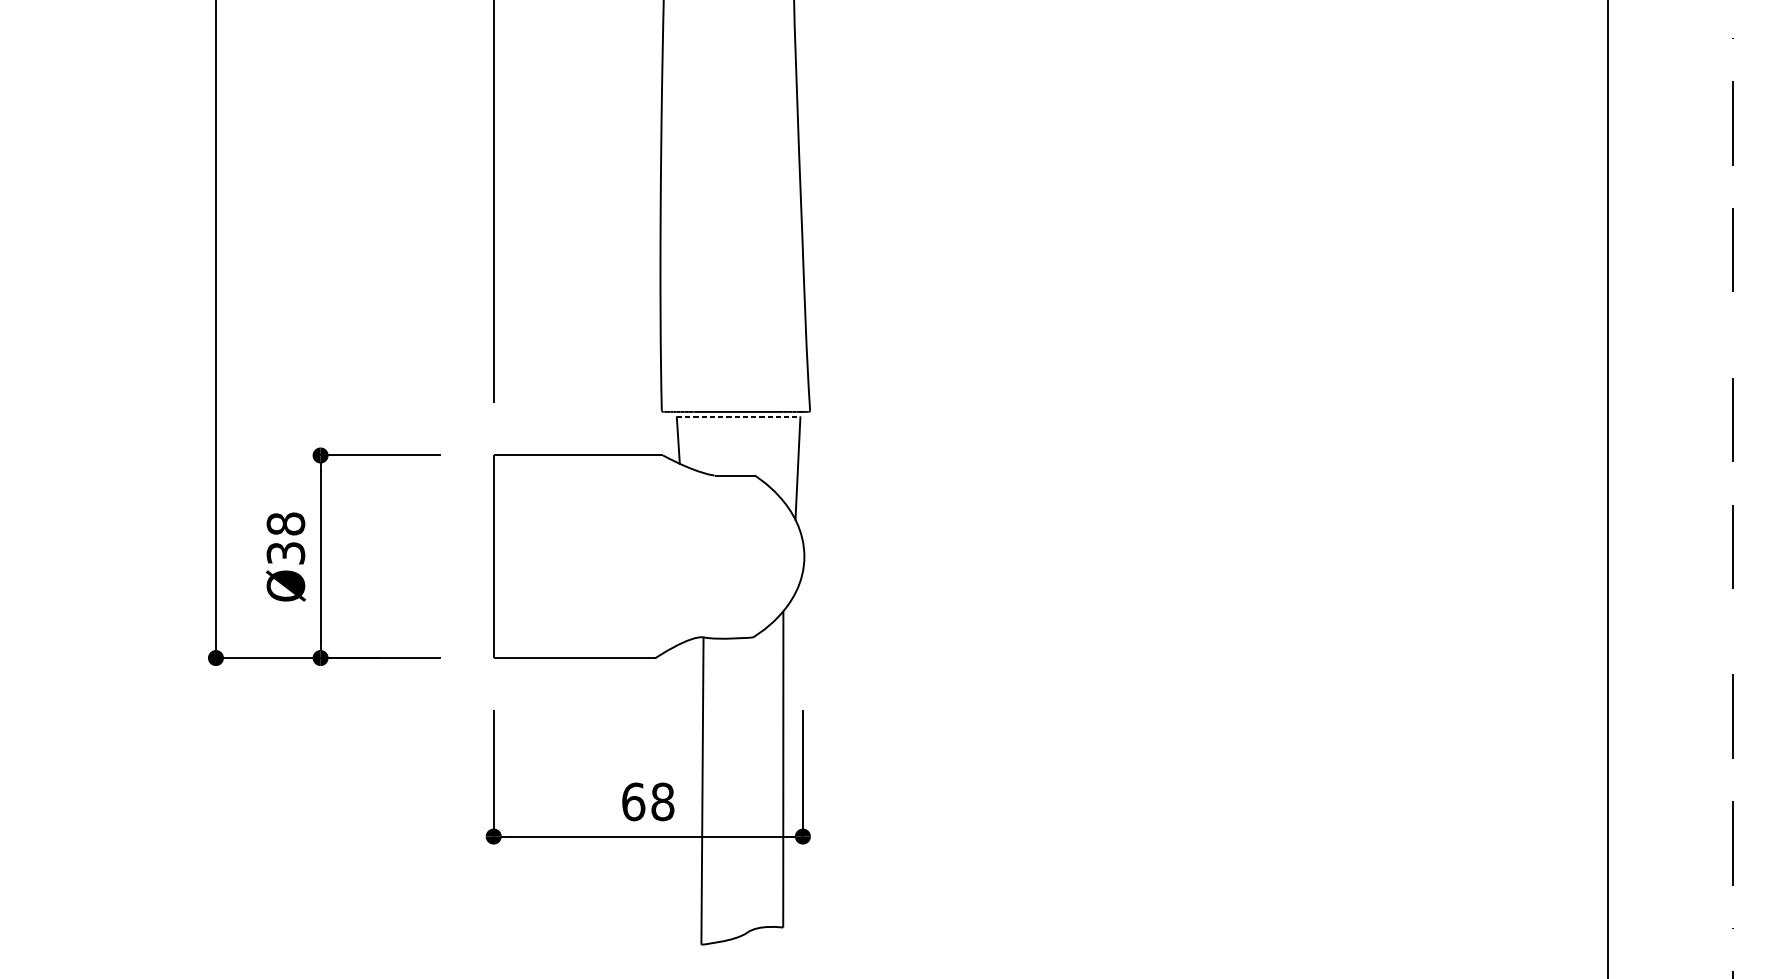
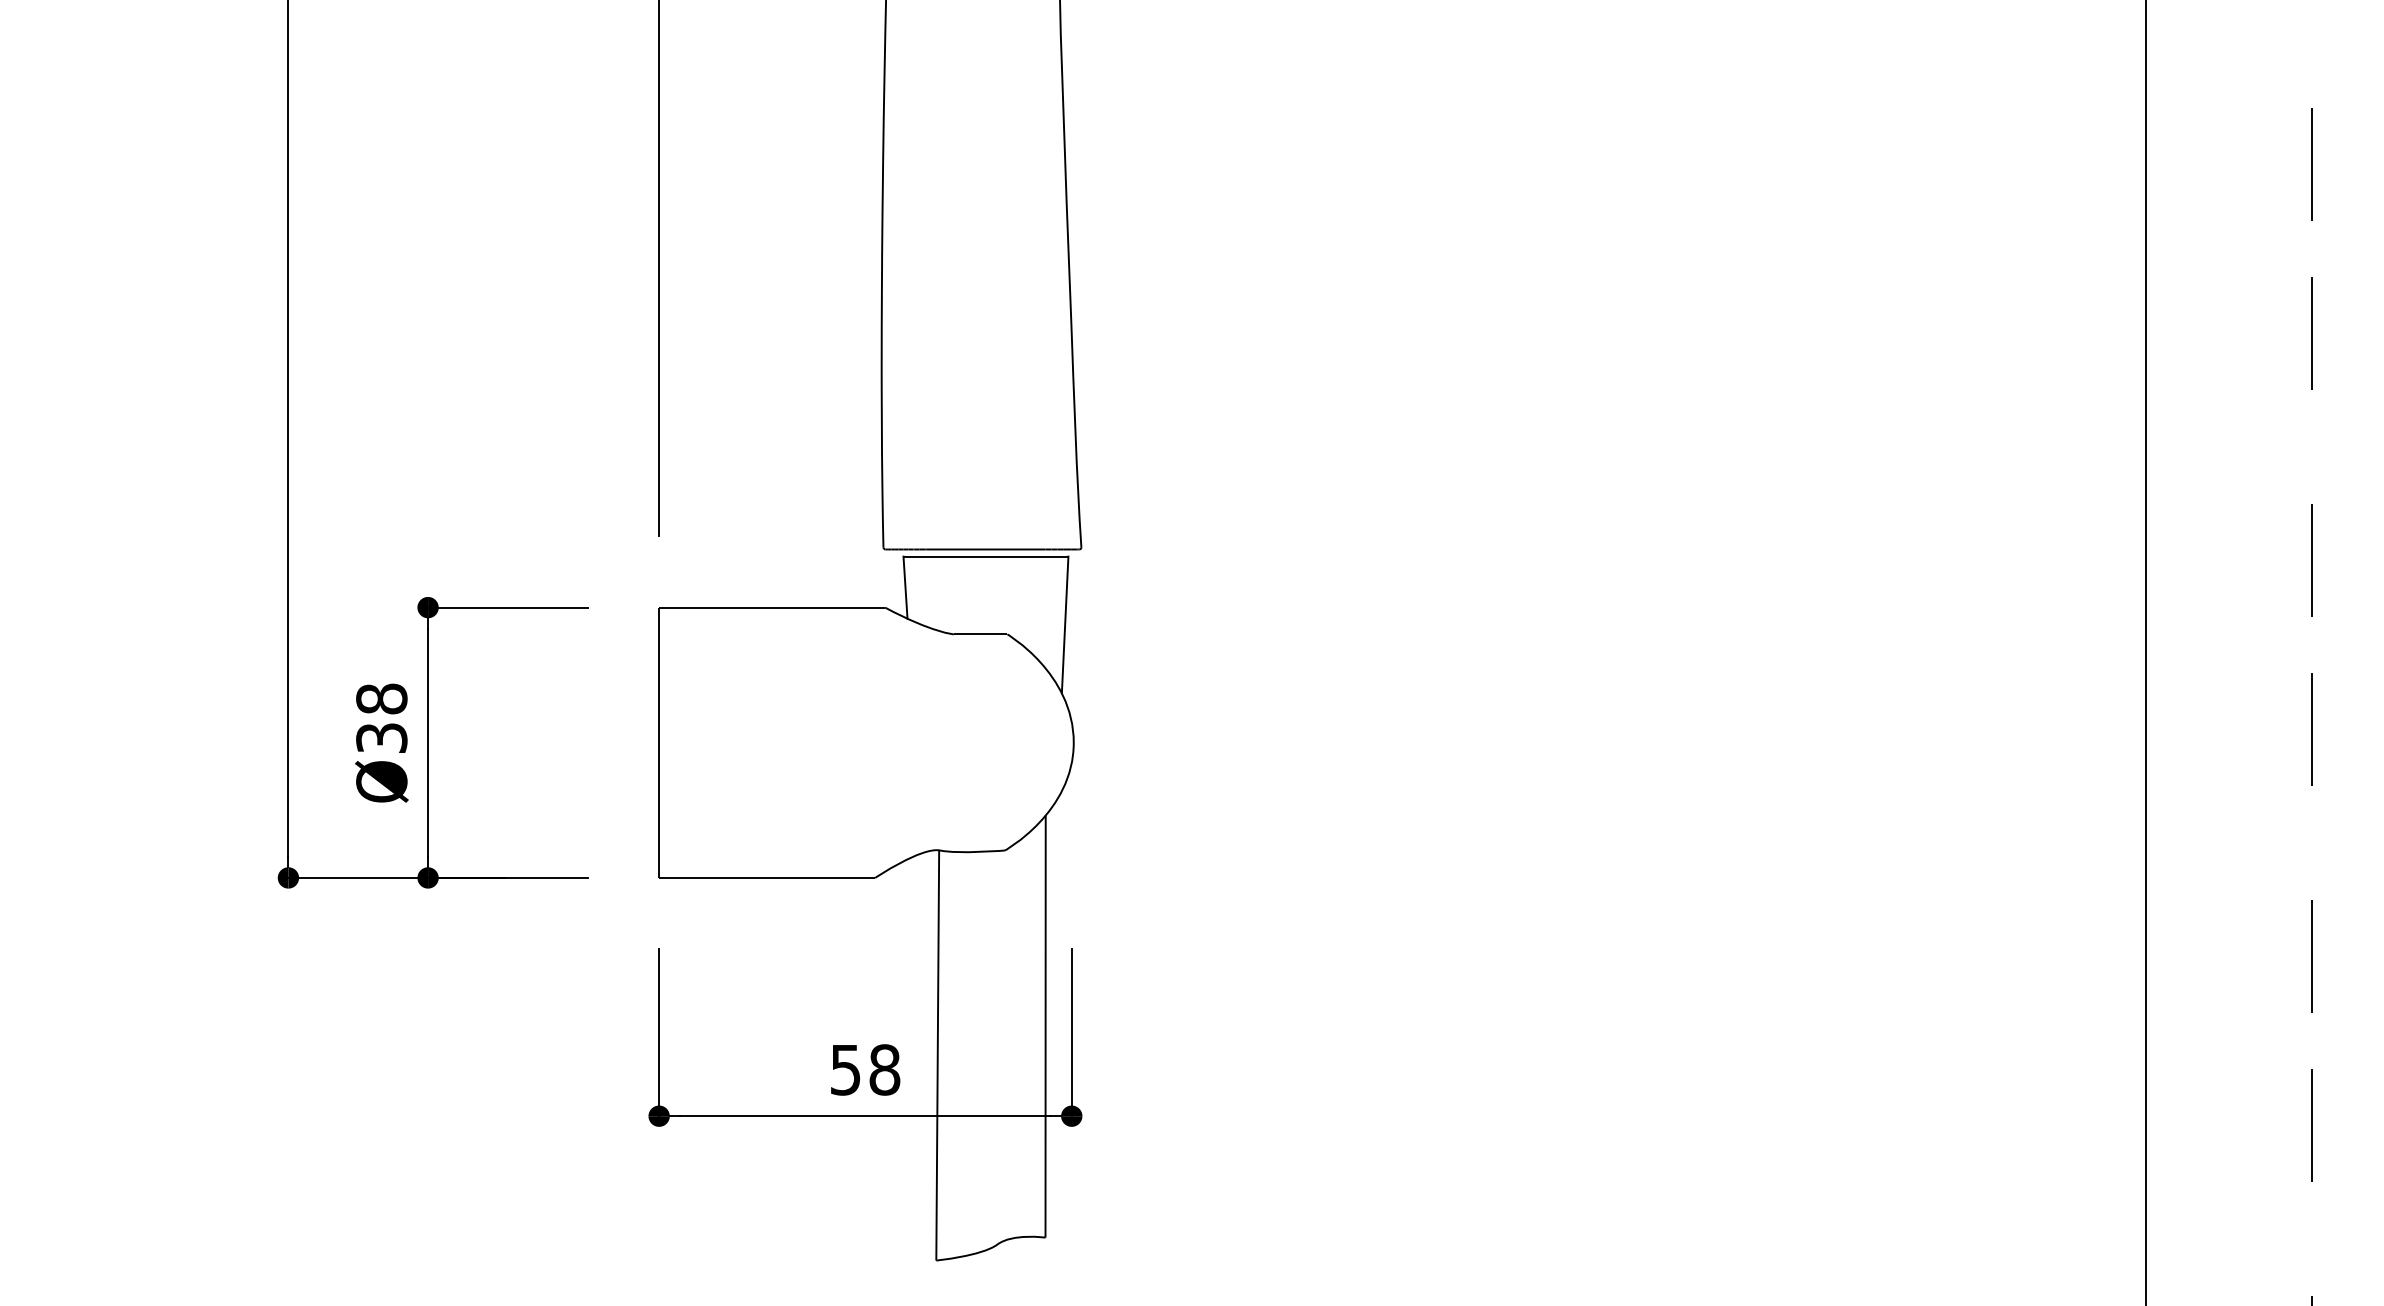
line: (739, 417) -> (986, 556), dashed -> solid
text: (633, 801) -> (845, 1069), 68 -> 58

